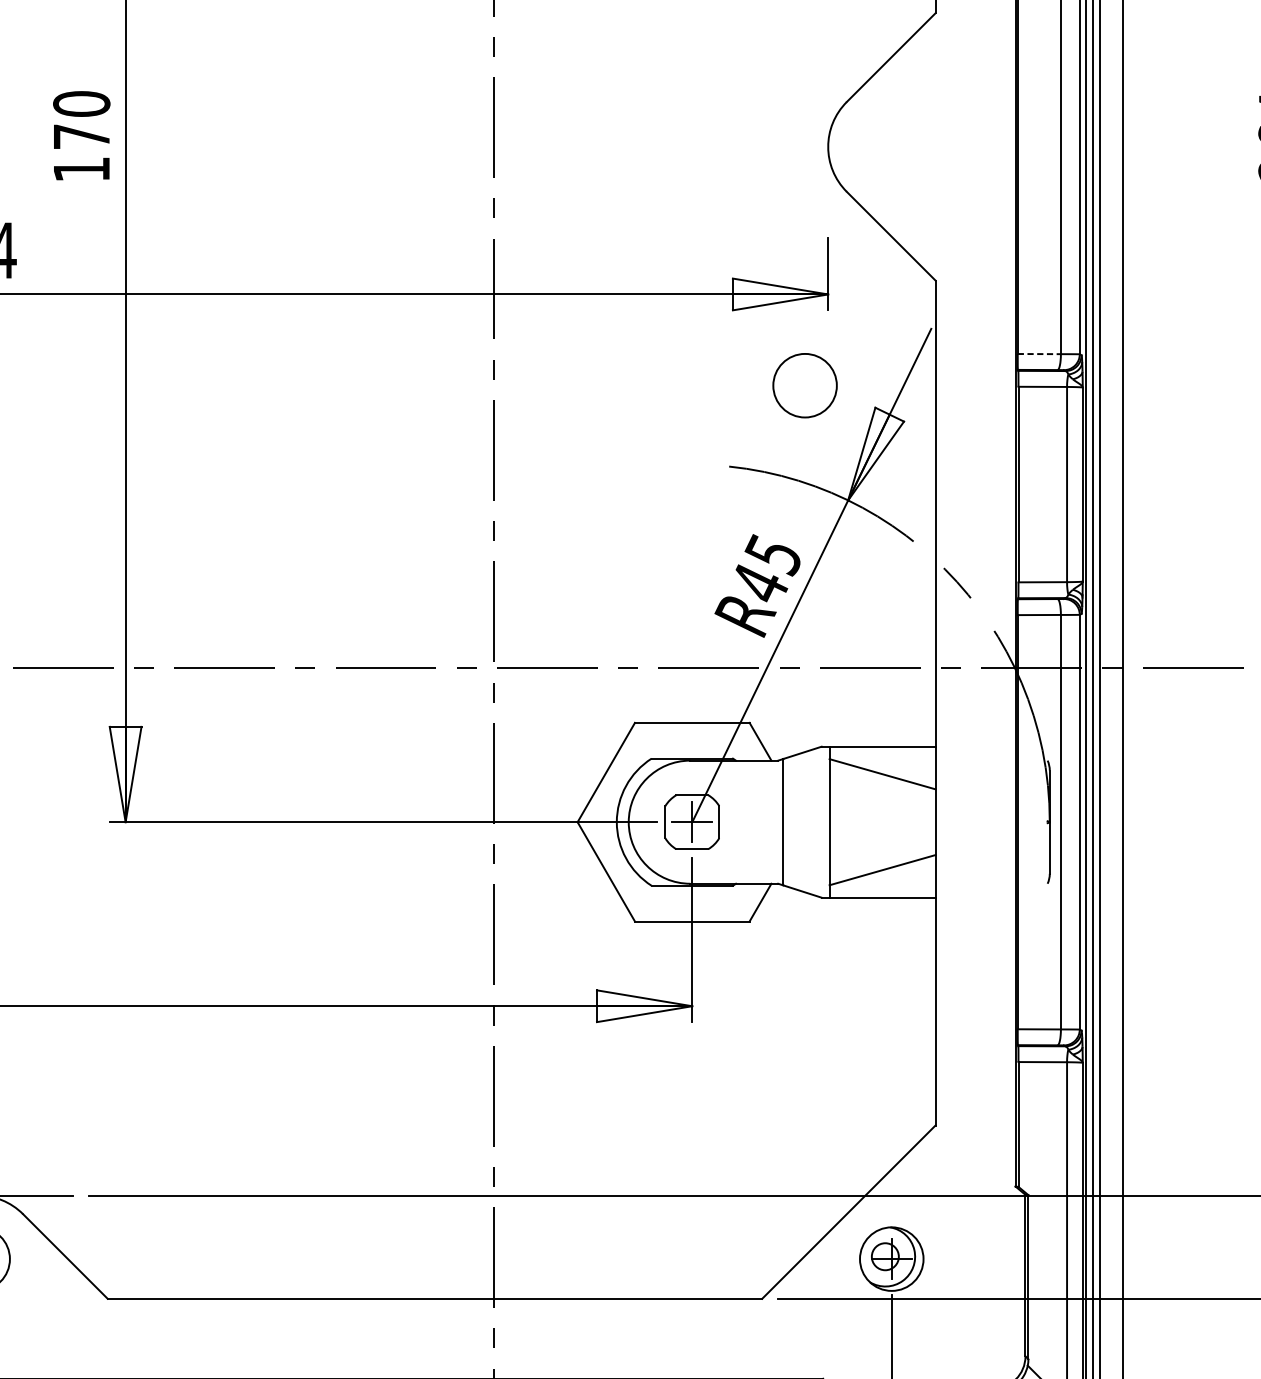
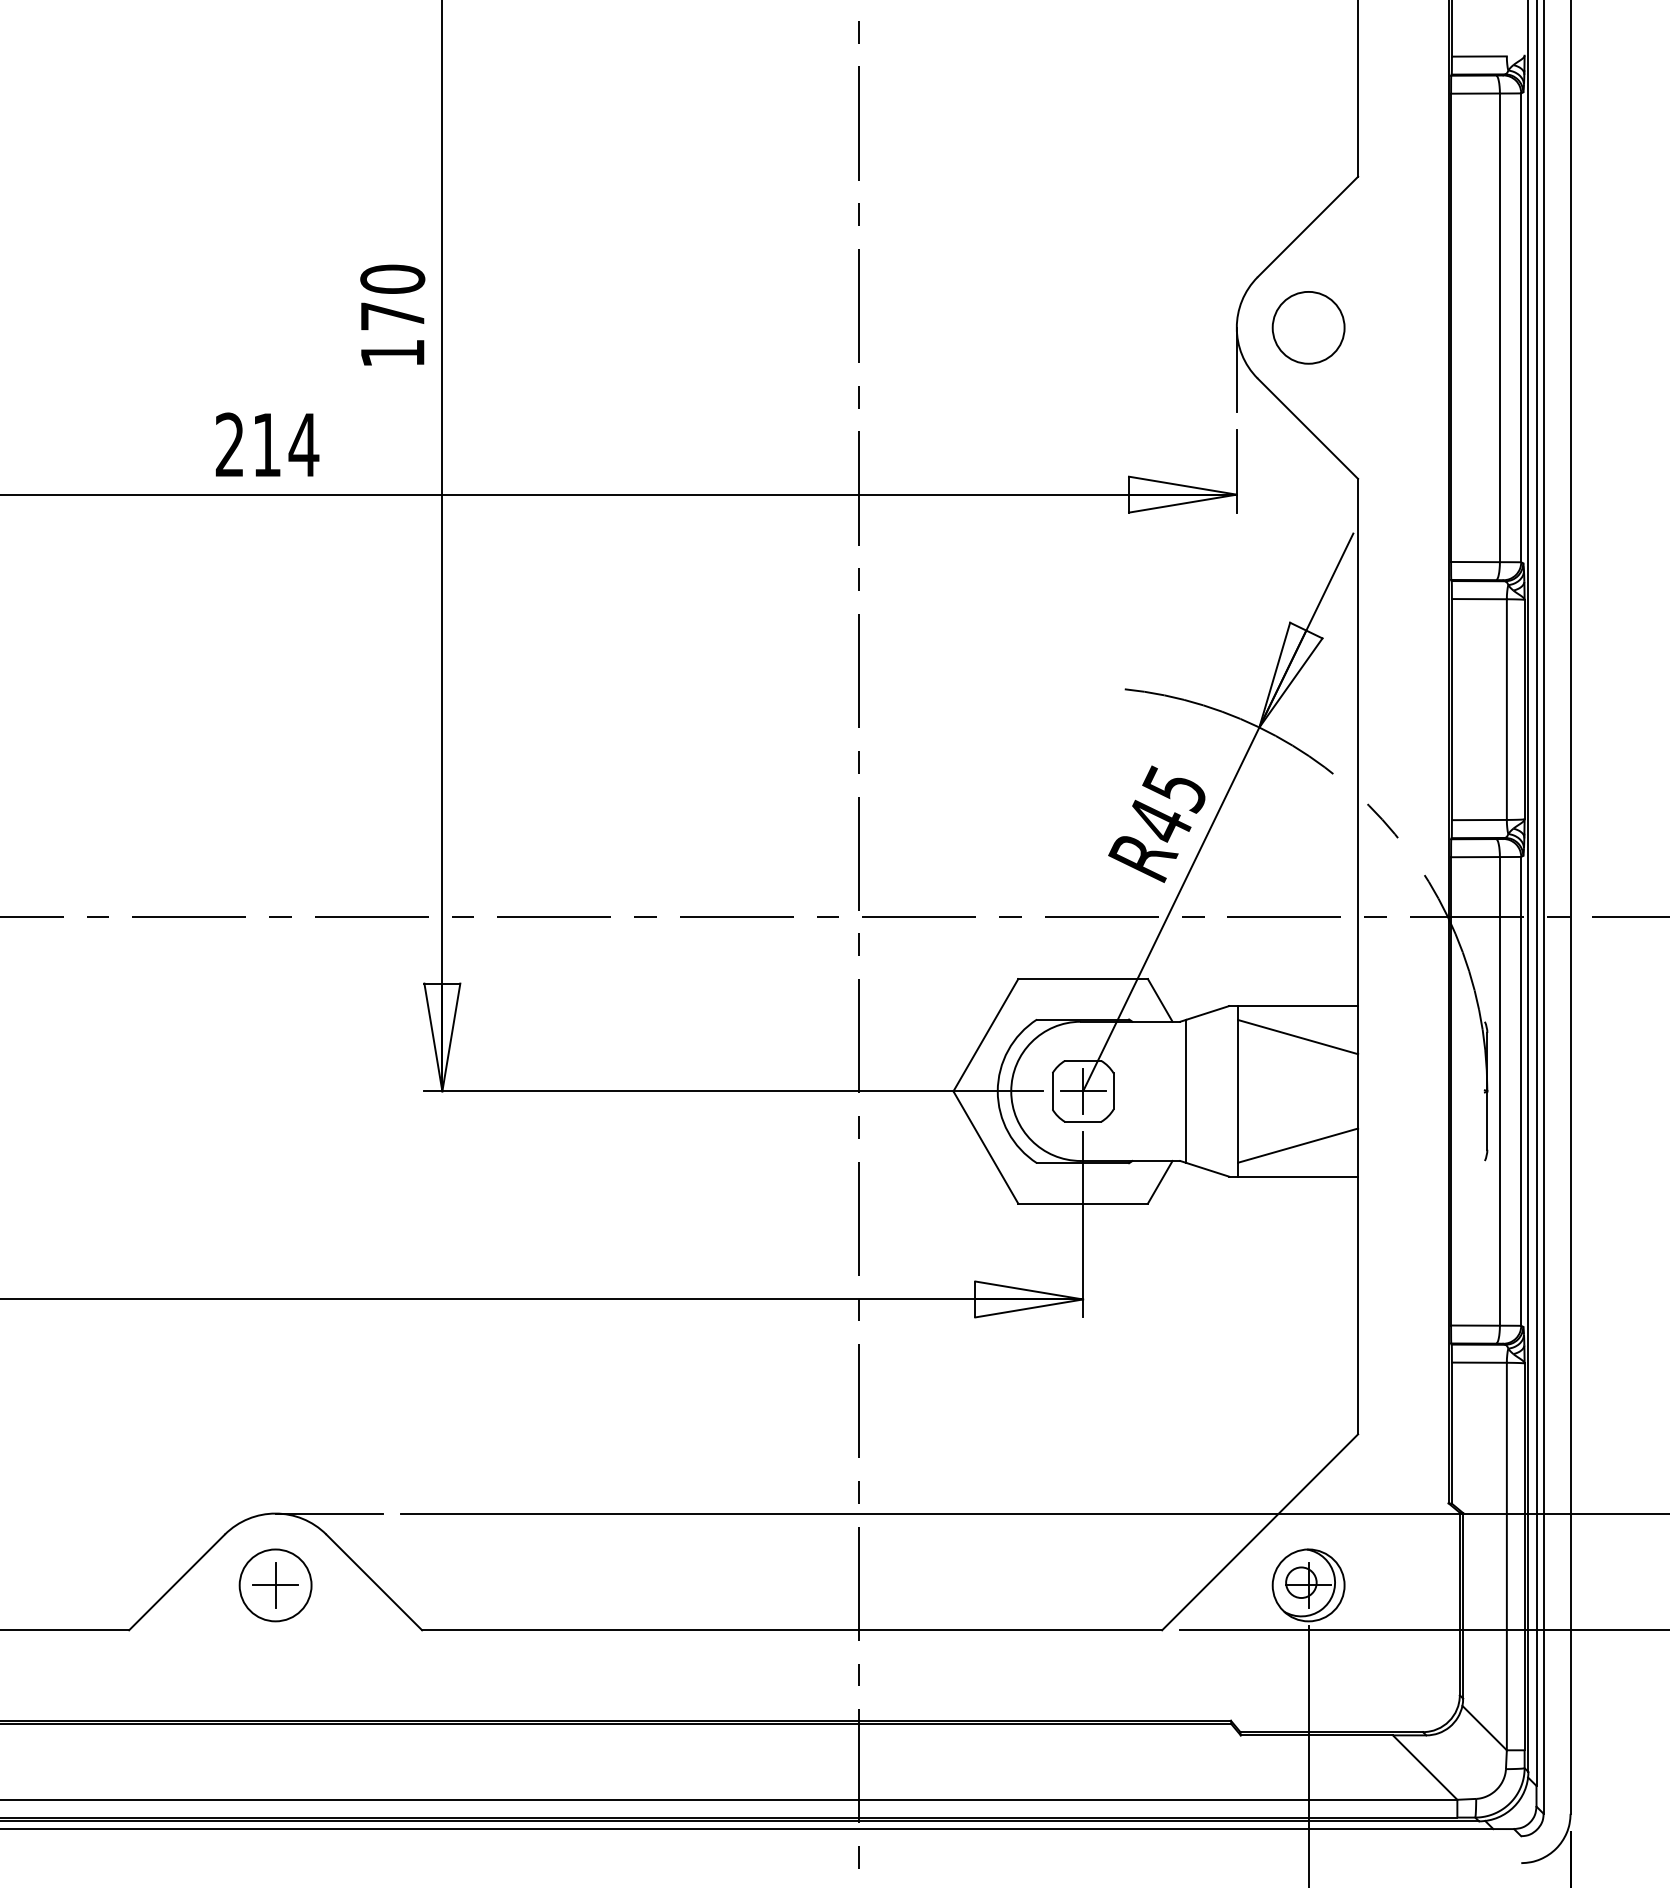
line: (827, 183) -> (1236, 369), added
line: (1039, 354) -> (1475, 562), dashed -> solid
circle: (804, 385) -> (1308, 327), moved

